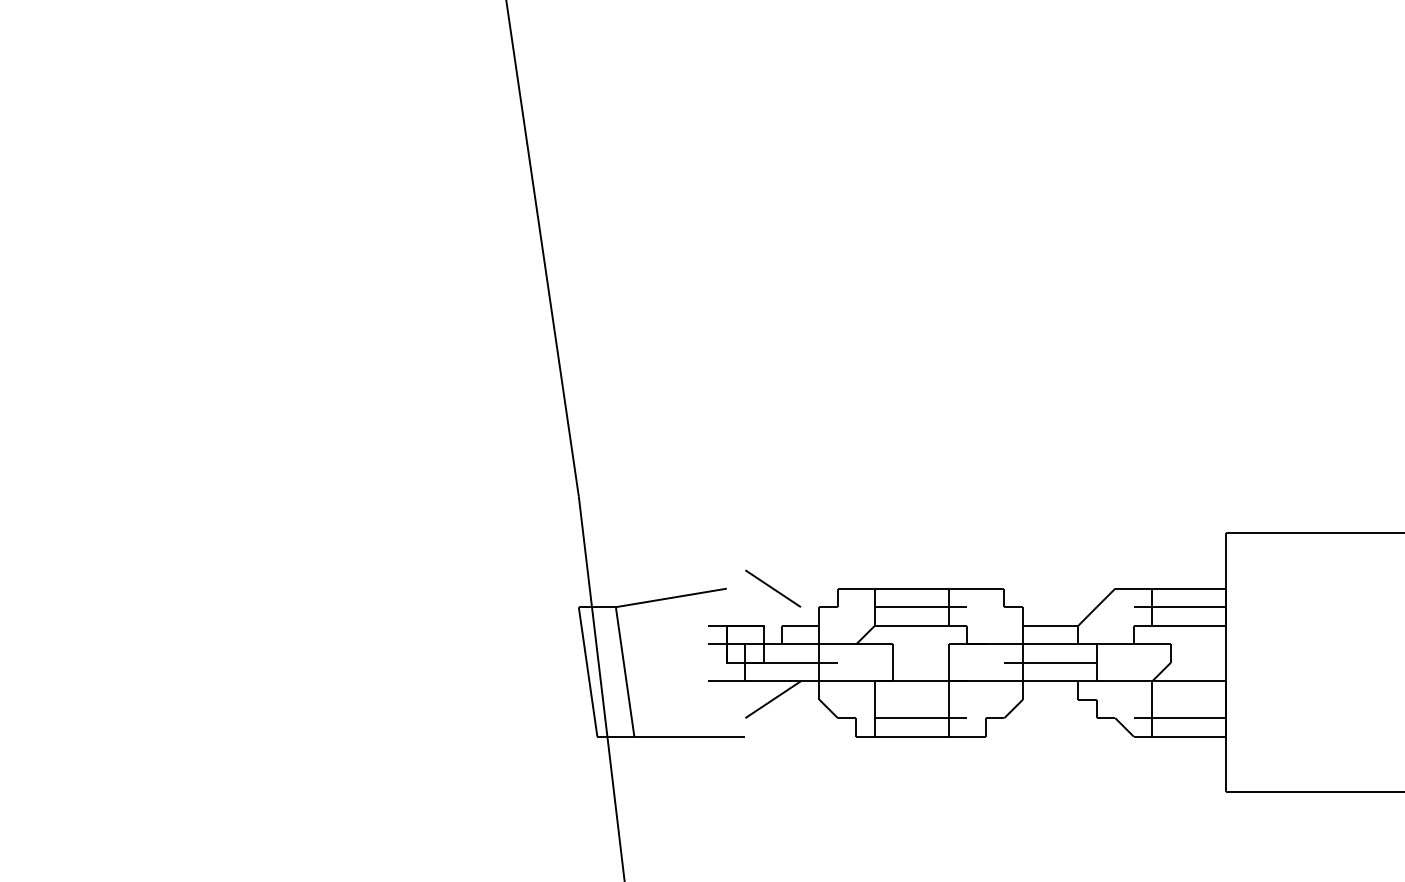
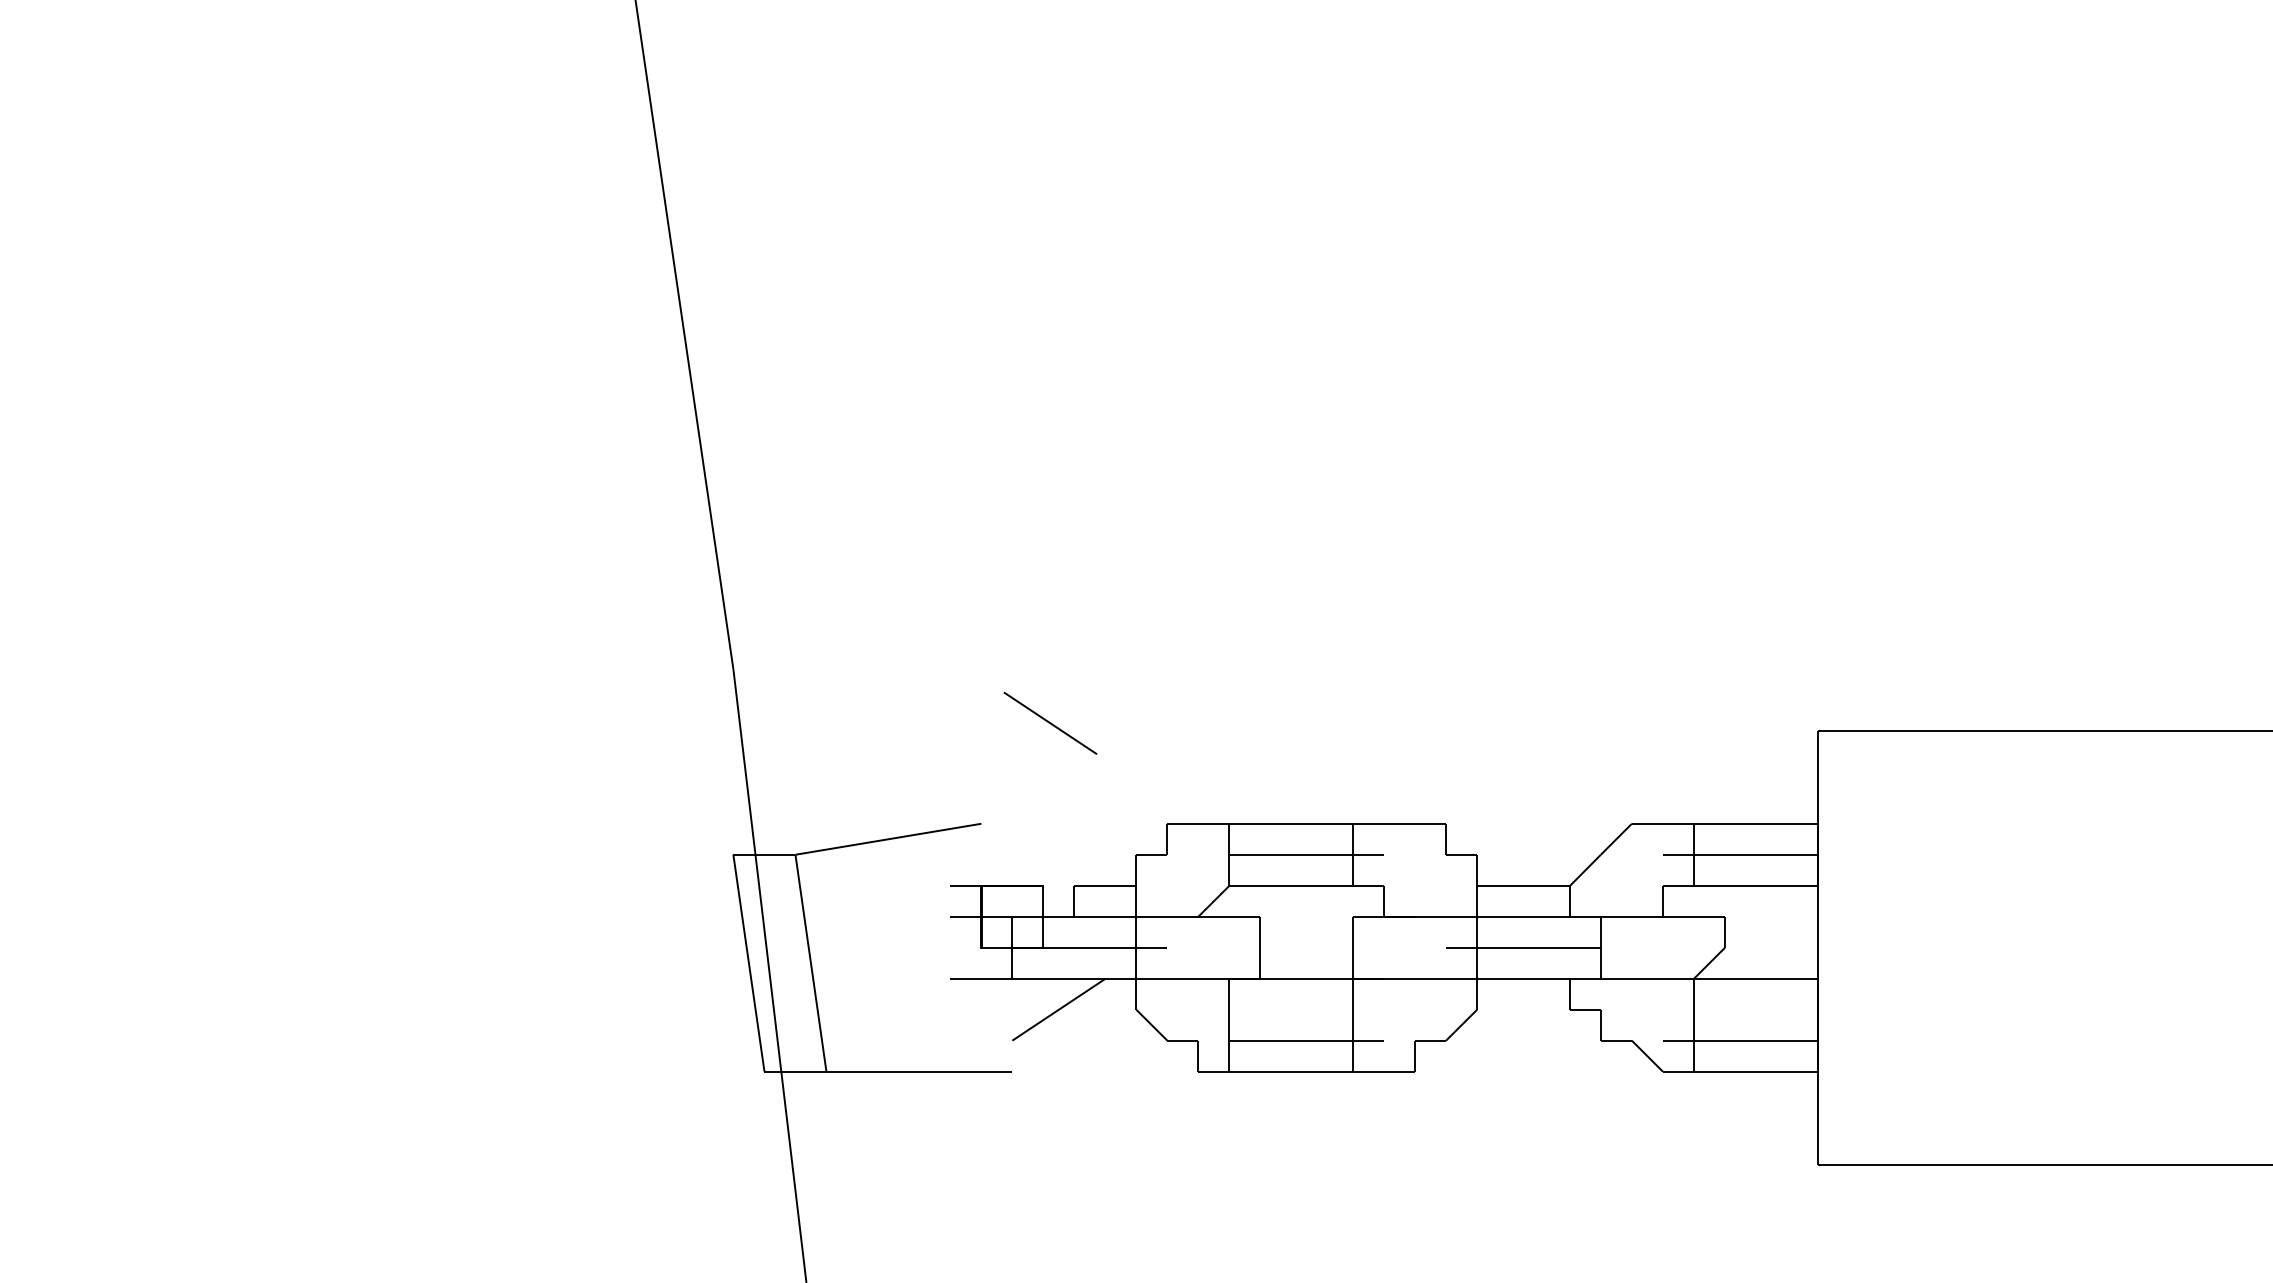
line: (773, 588) -> (1051, 722), moved

